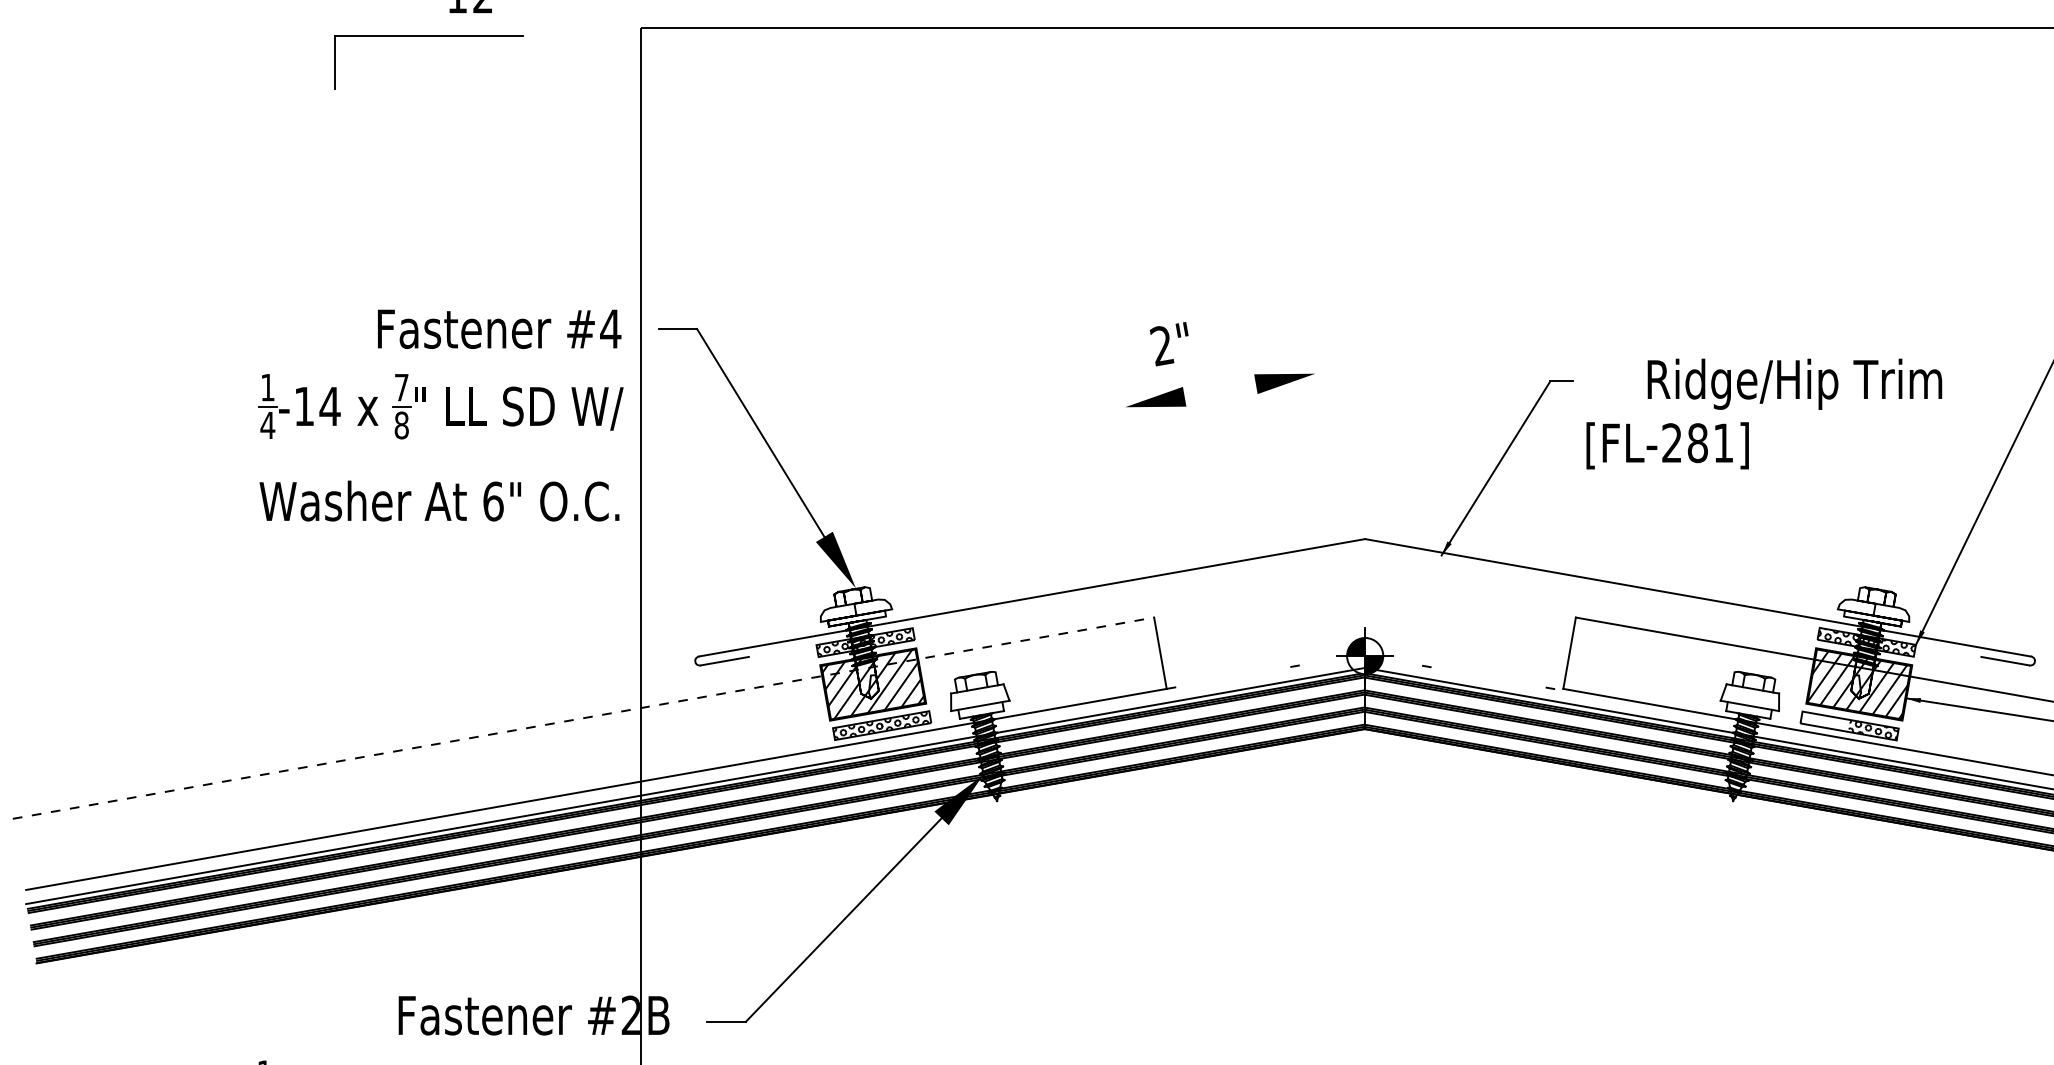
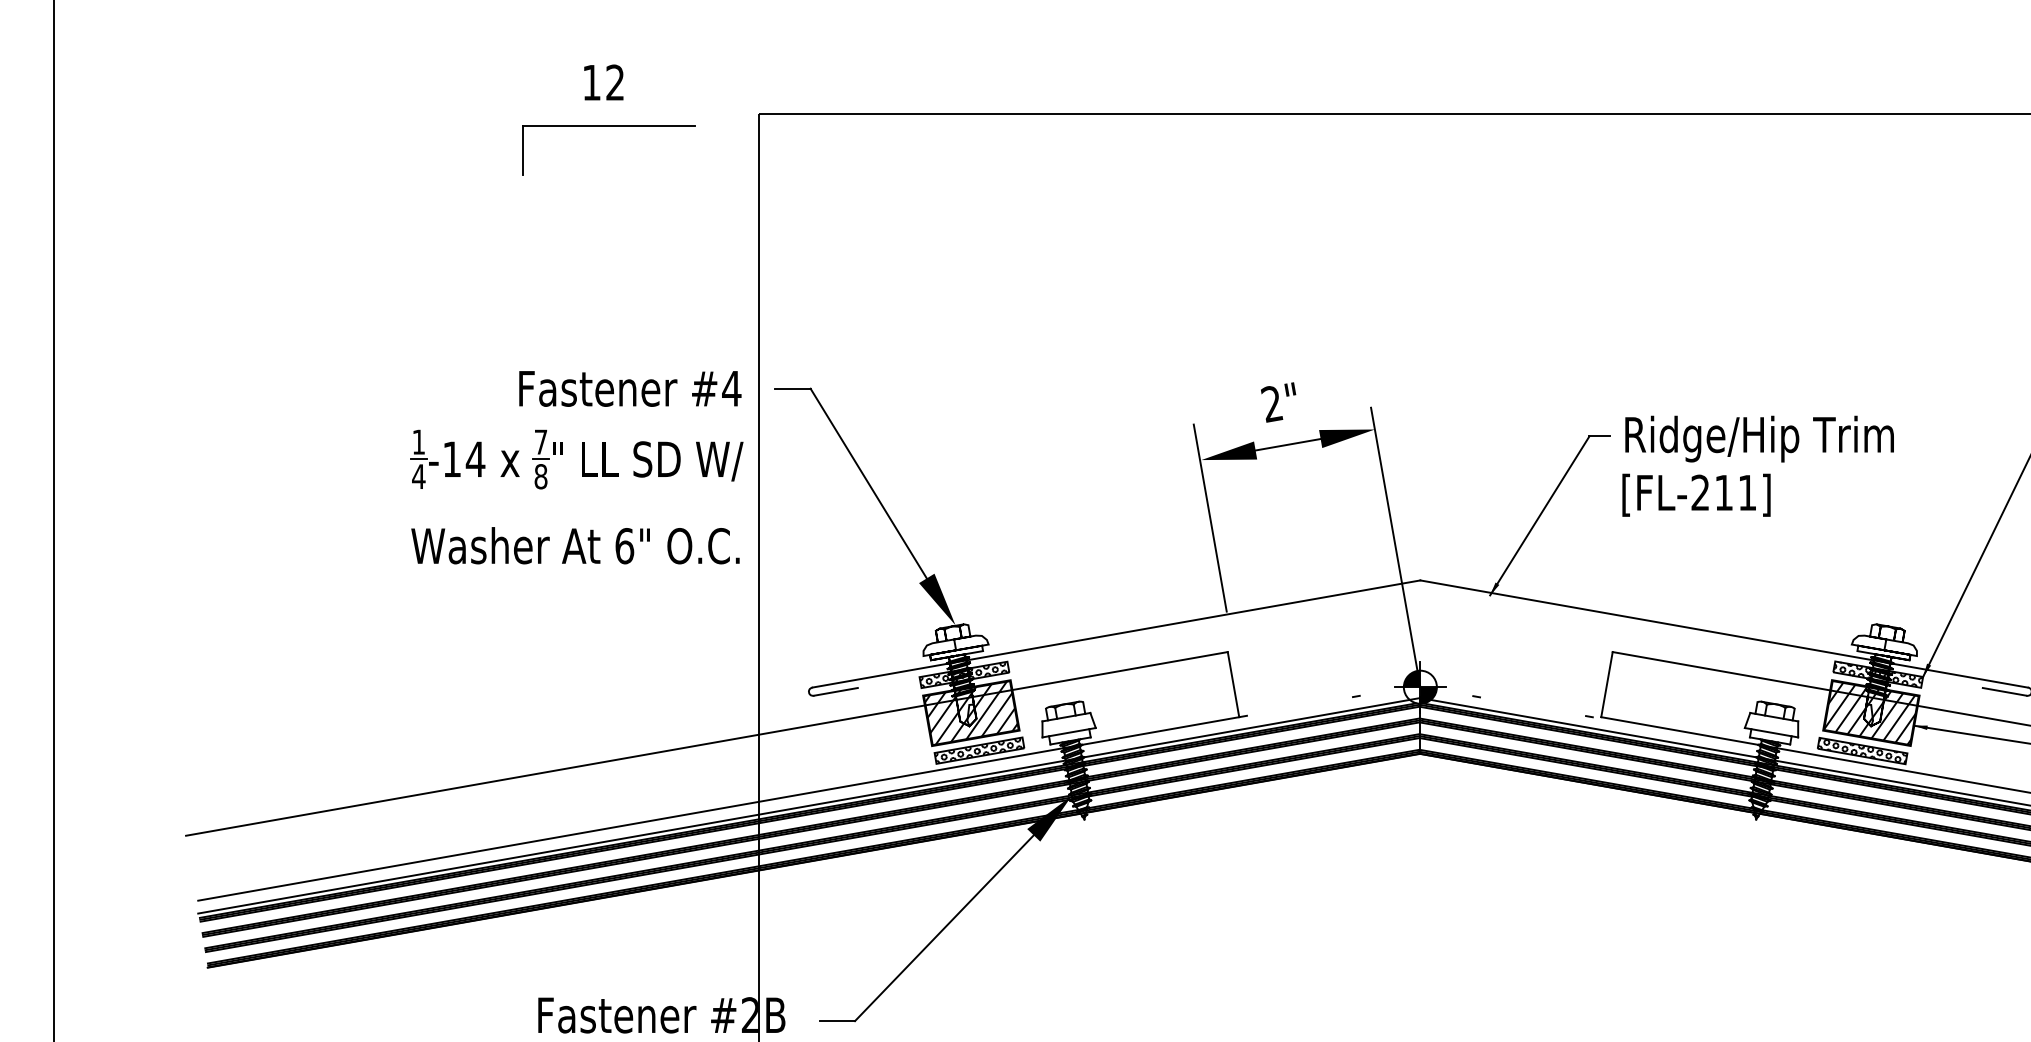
part: (428, 36) -> (608, 126), moved
text: (1169, 344) -> (1278, 402), moved
text: (1794, 383) -> (1759, 438), moved
line: (1219, 390) -> (1287, 444), added
text: (1698, 442) -> (1724, 492), [FL-281] -> [FL-211]
line: (1134, 470) -> (1209, 517), added
line: (1337, 501) -> (1395, 546), added
line: (583, 717) -> (706, 743), dashed -> solid
hatch: (1825, 721) -> (1840, 746), added

